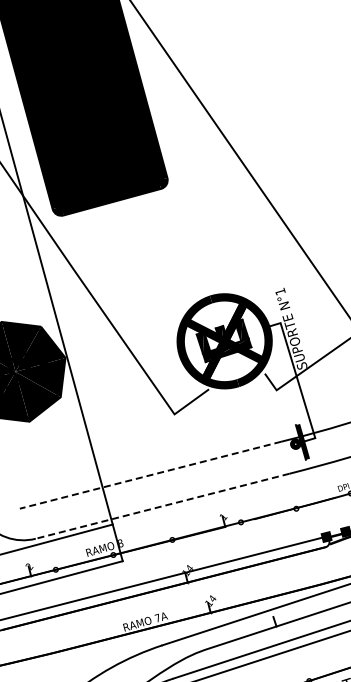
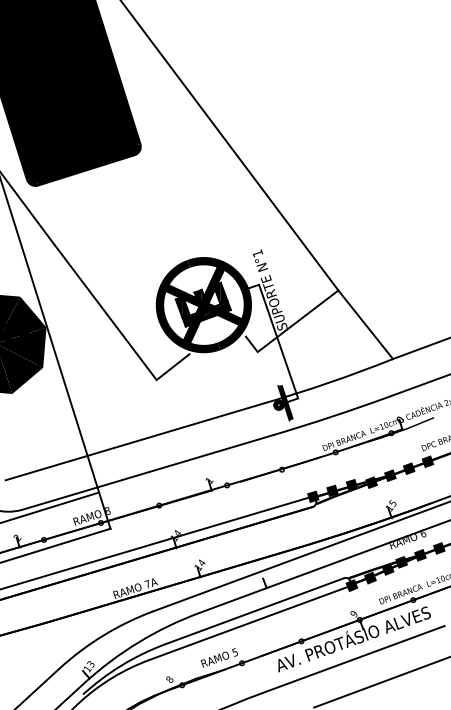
line: (150, 474) -> (134, 441), dashed -> solid
line: (162, 506) -> (148, 472), dashed -> solid

